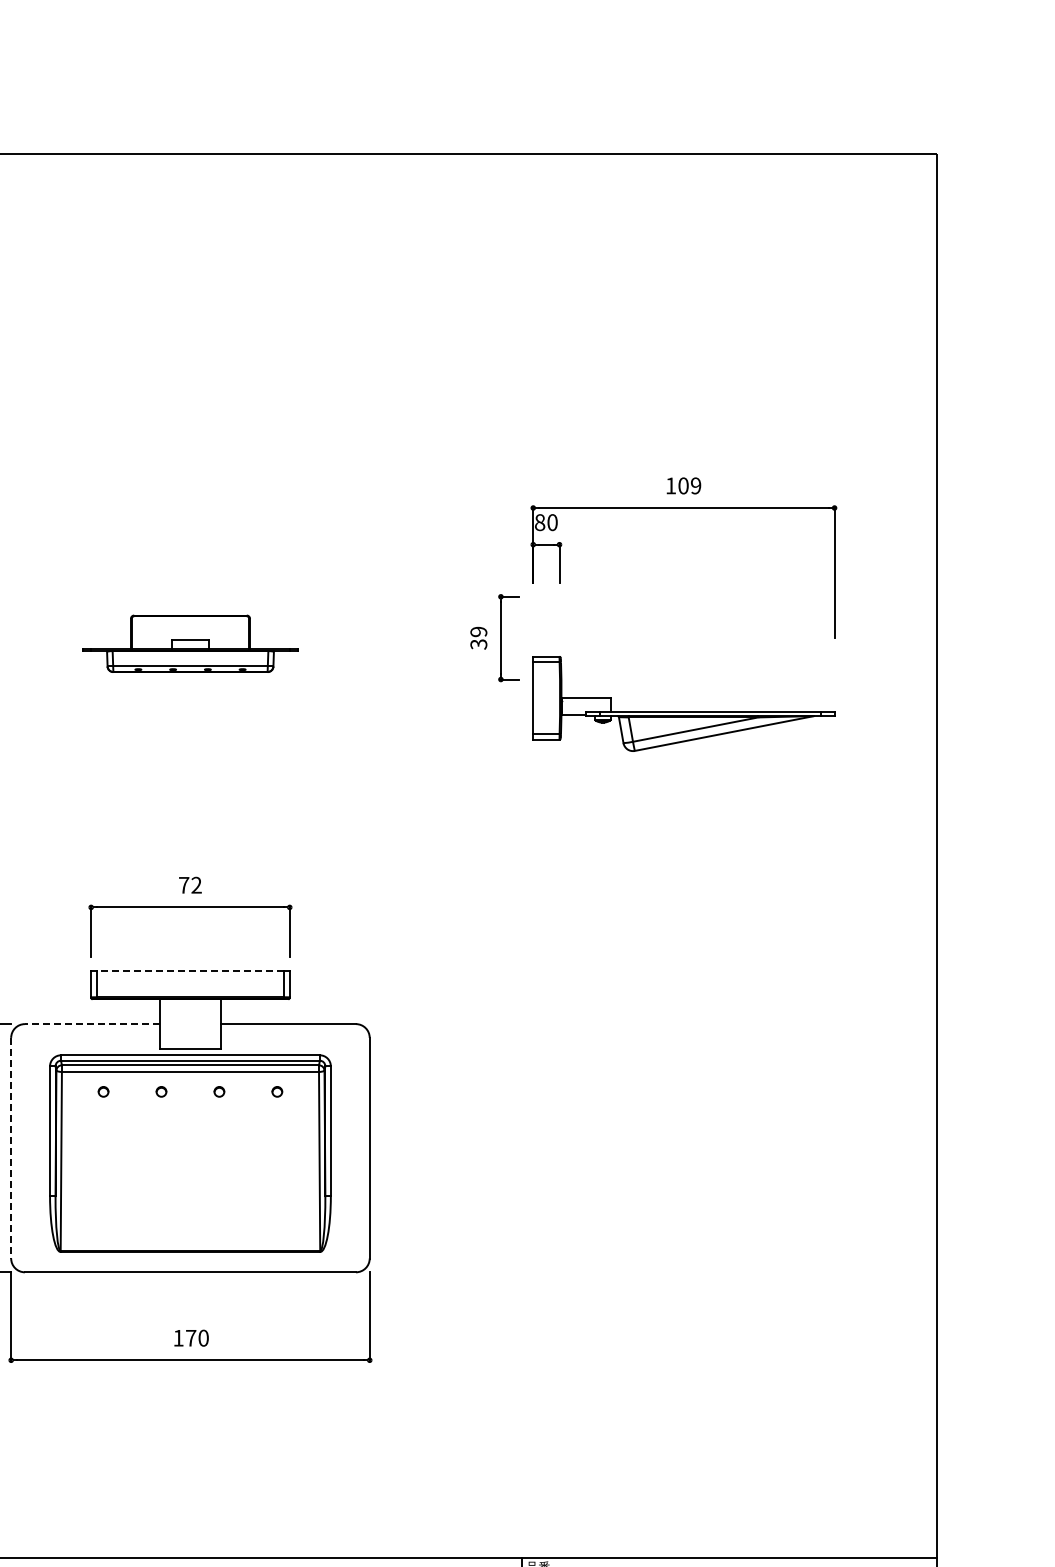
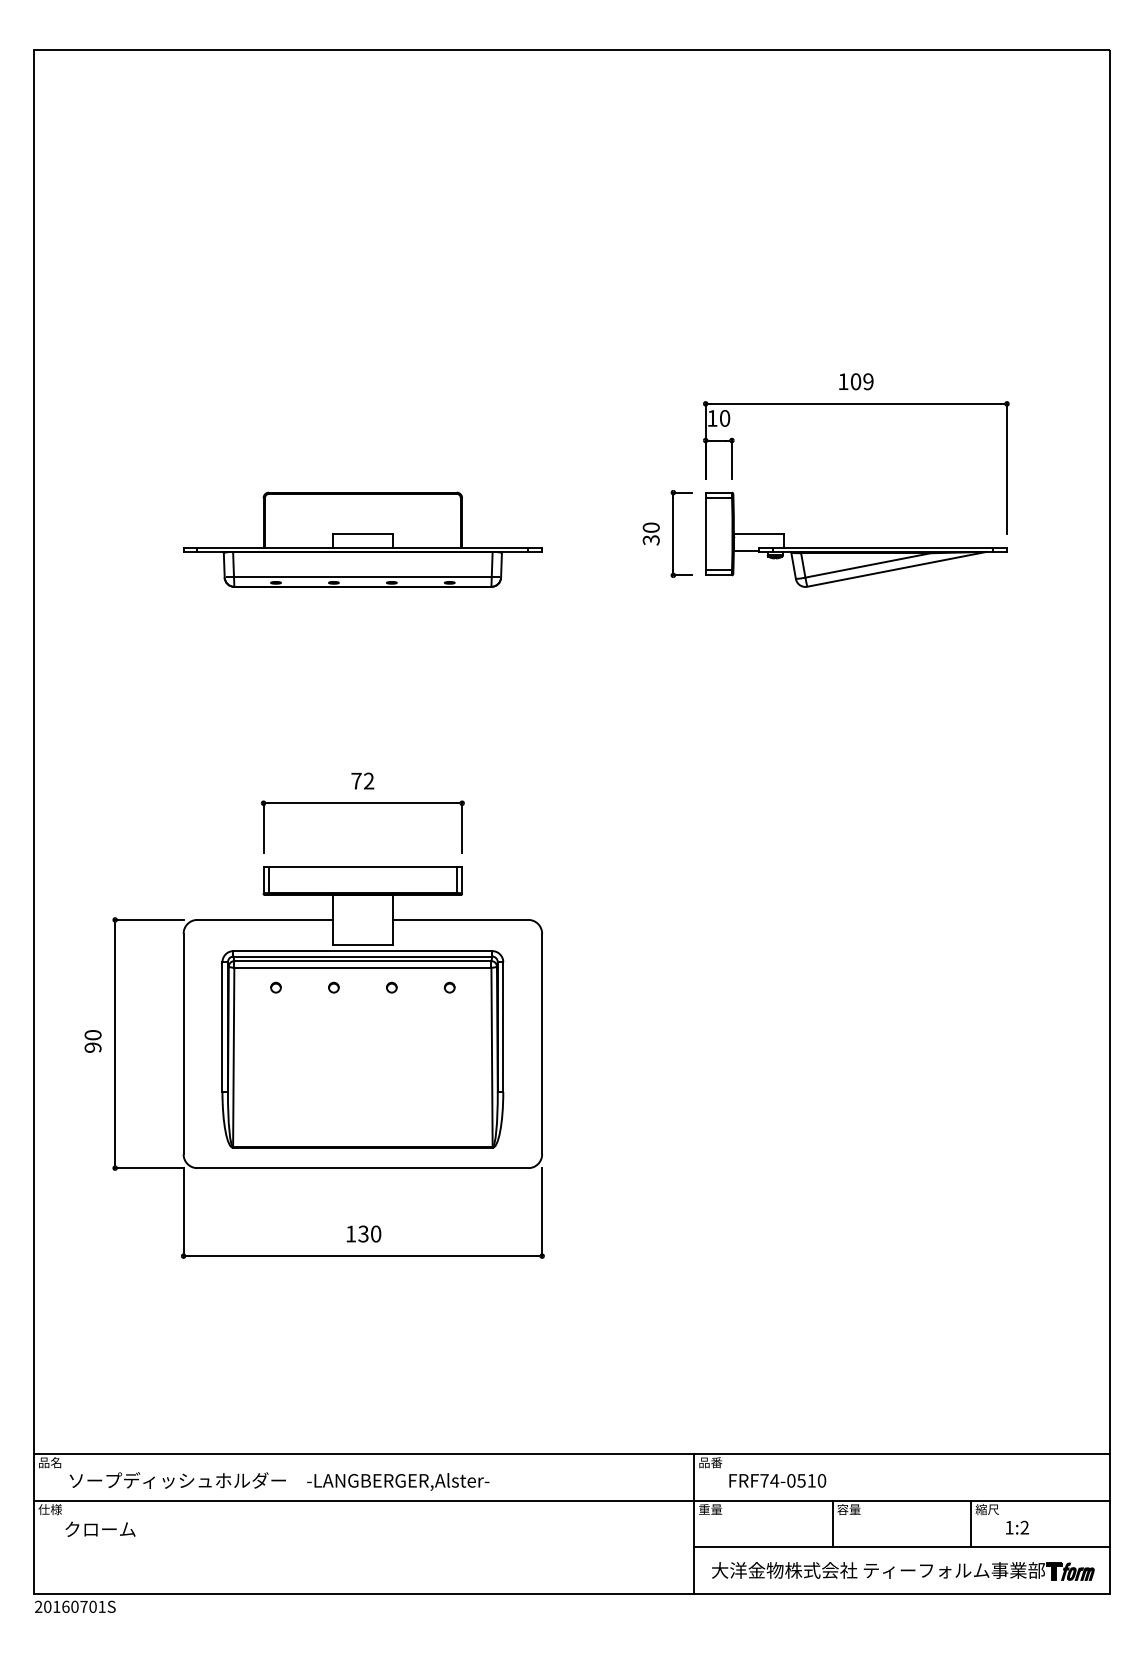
text: (540, 522) -> (712, 418), 80 -> 10
text: (479, 631) -> (651, 527), 39 -> 30
part: (190, 643) -> (362, 539), size x1.67
part: (684, 711) -> (856, 547), moved
line: (190, 970) -> (362, 866), dashed -> solid
line: (92, 1023) -> (264, 919), dashed -> solid
line: (11, 1148) -> (183, 1044), dashed -> solid
text: (191, 1337) -> (363, 1233), 170 -> 130

